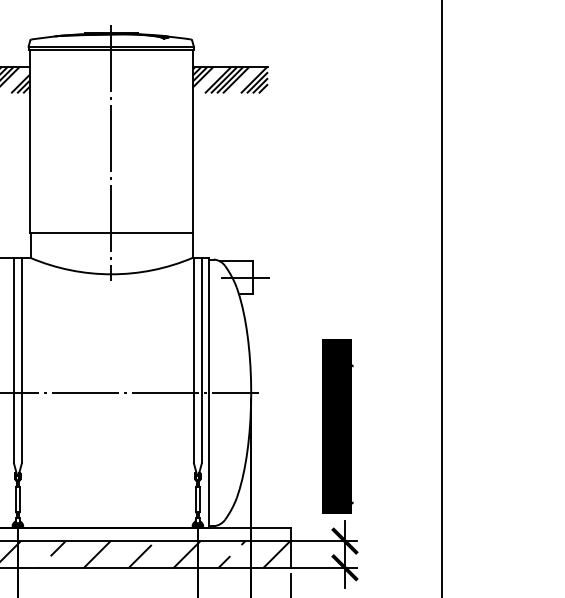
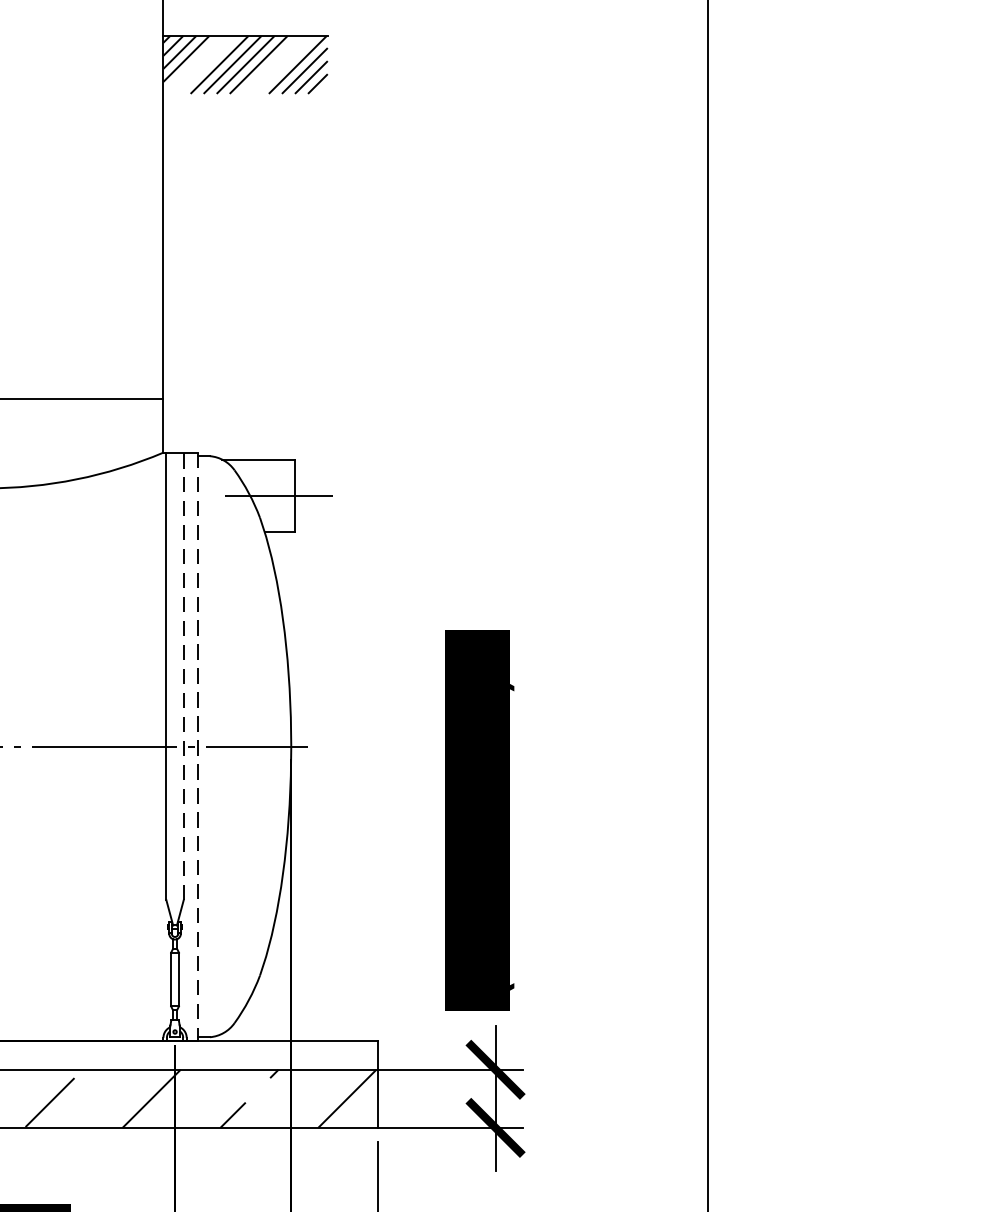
line: (201, 360) -> (182, 676), solid -> dashed
line: (208, 392) -> (198, 745), solid -> dashed

